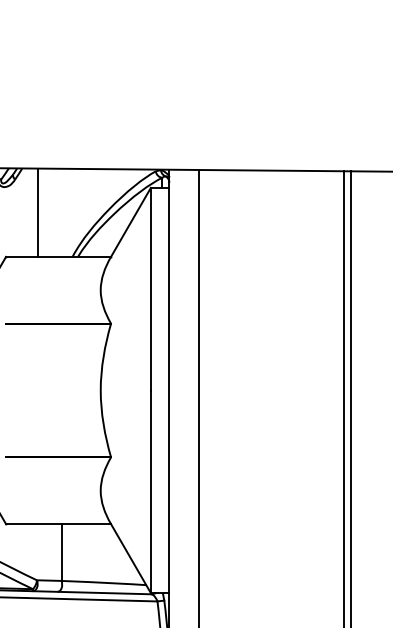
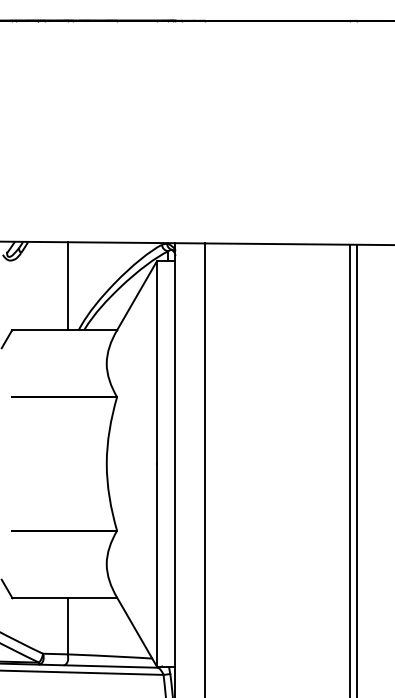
line: (37, 213) -> (67, 286), moved

